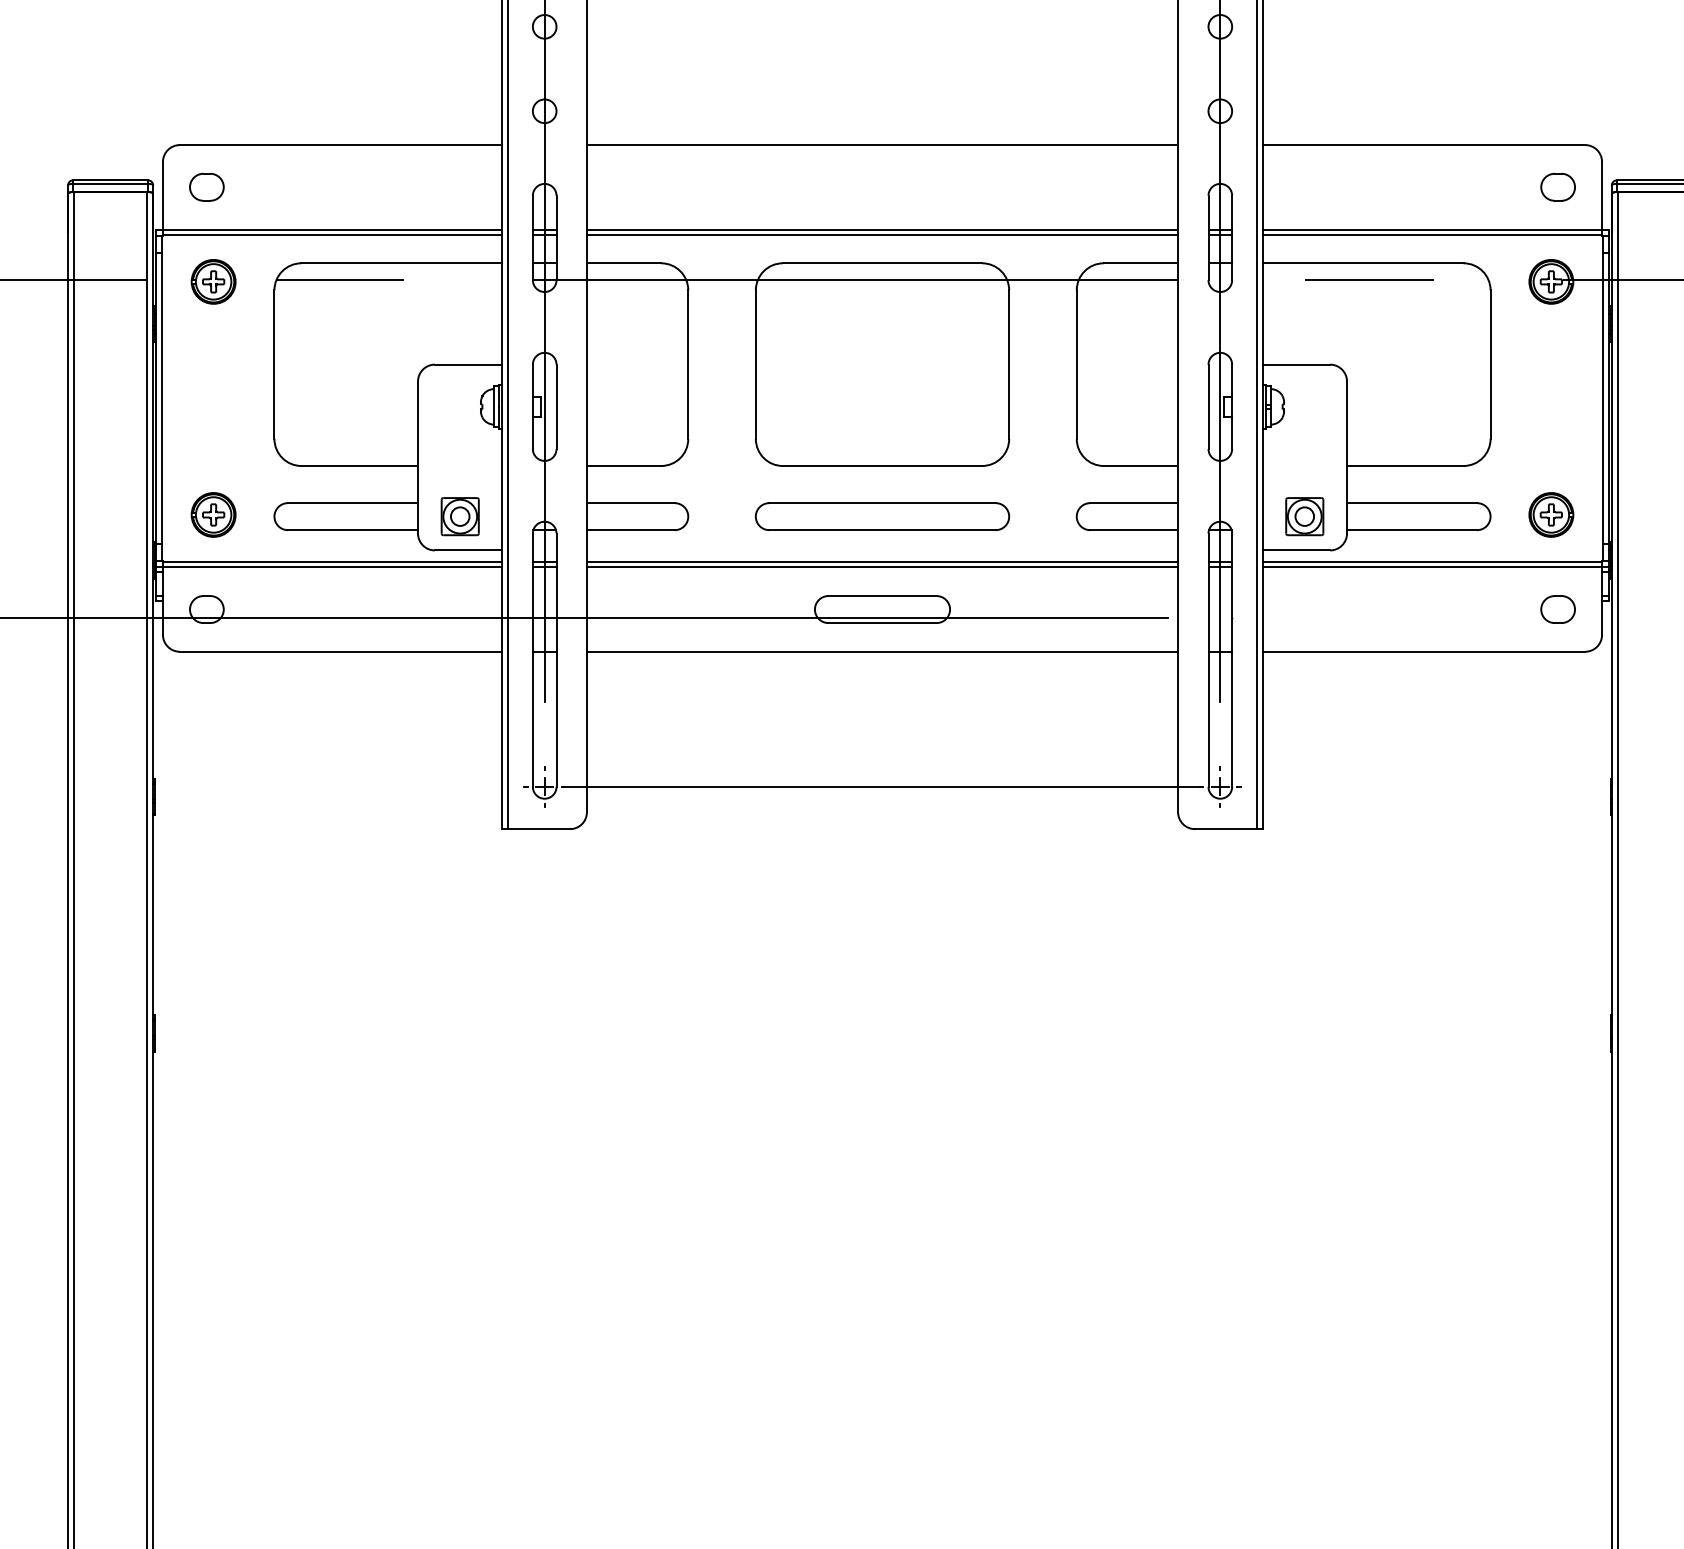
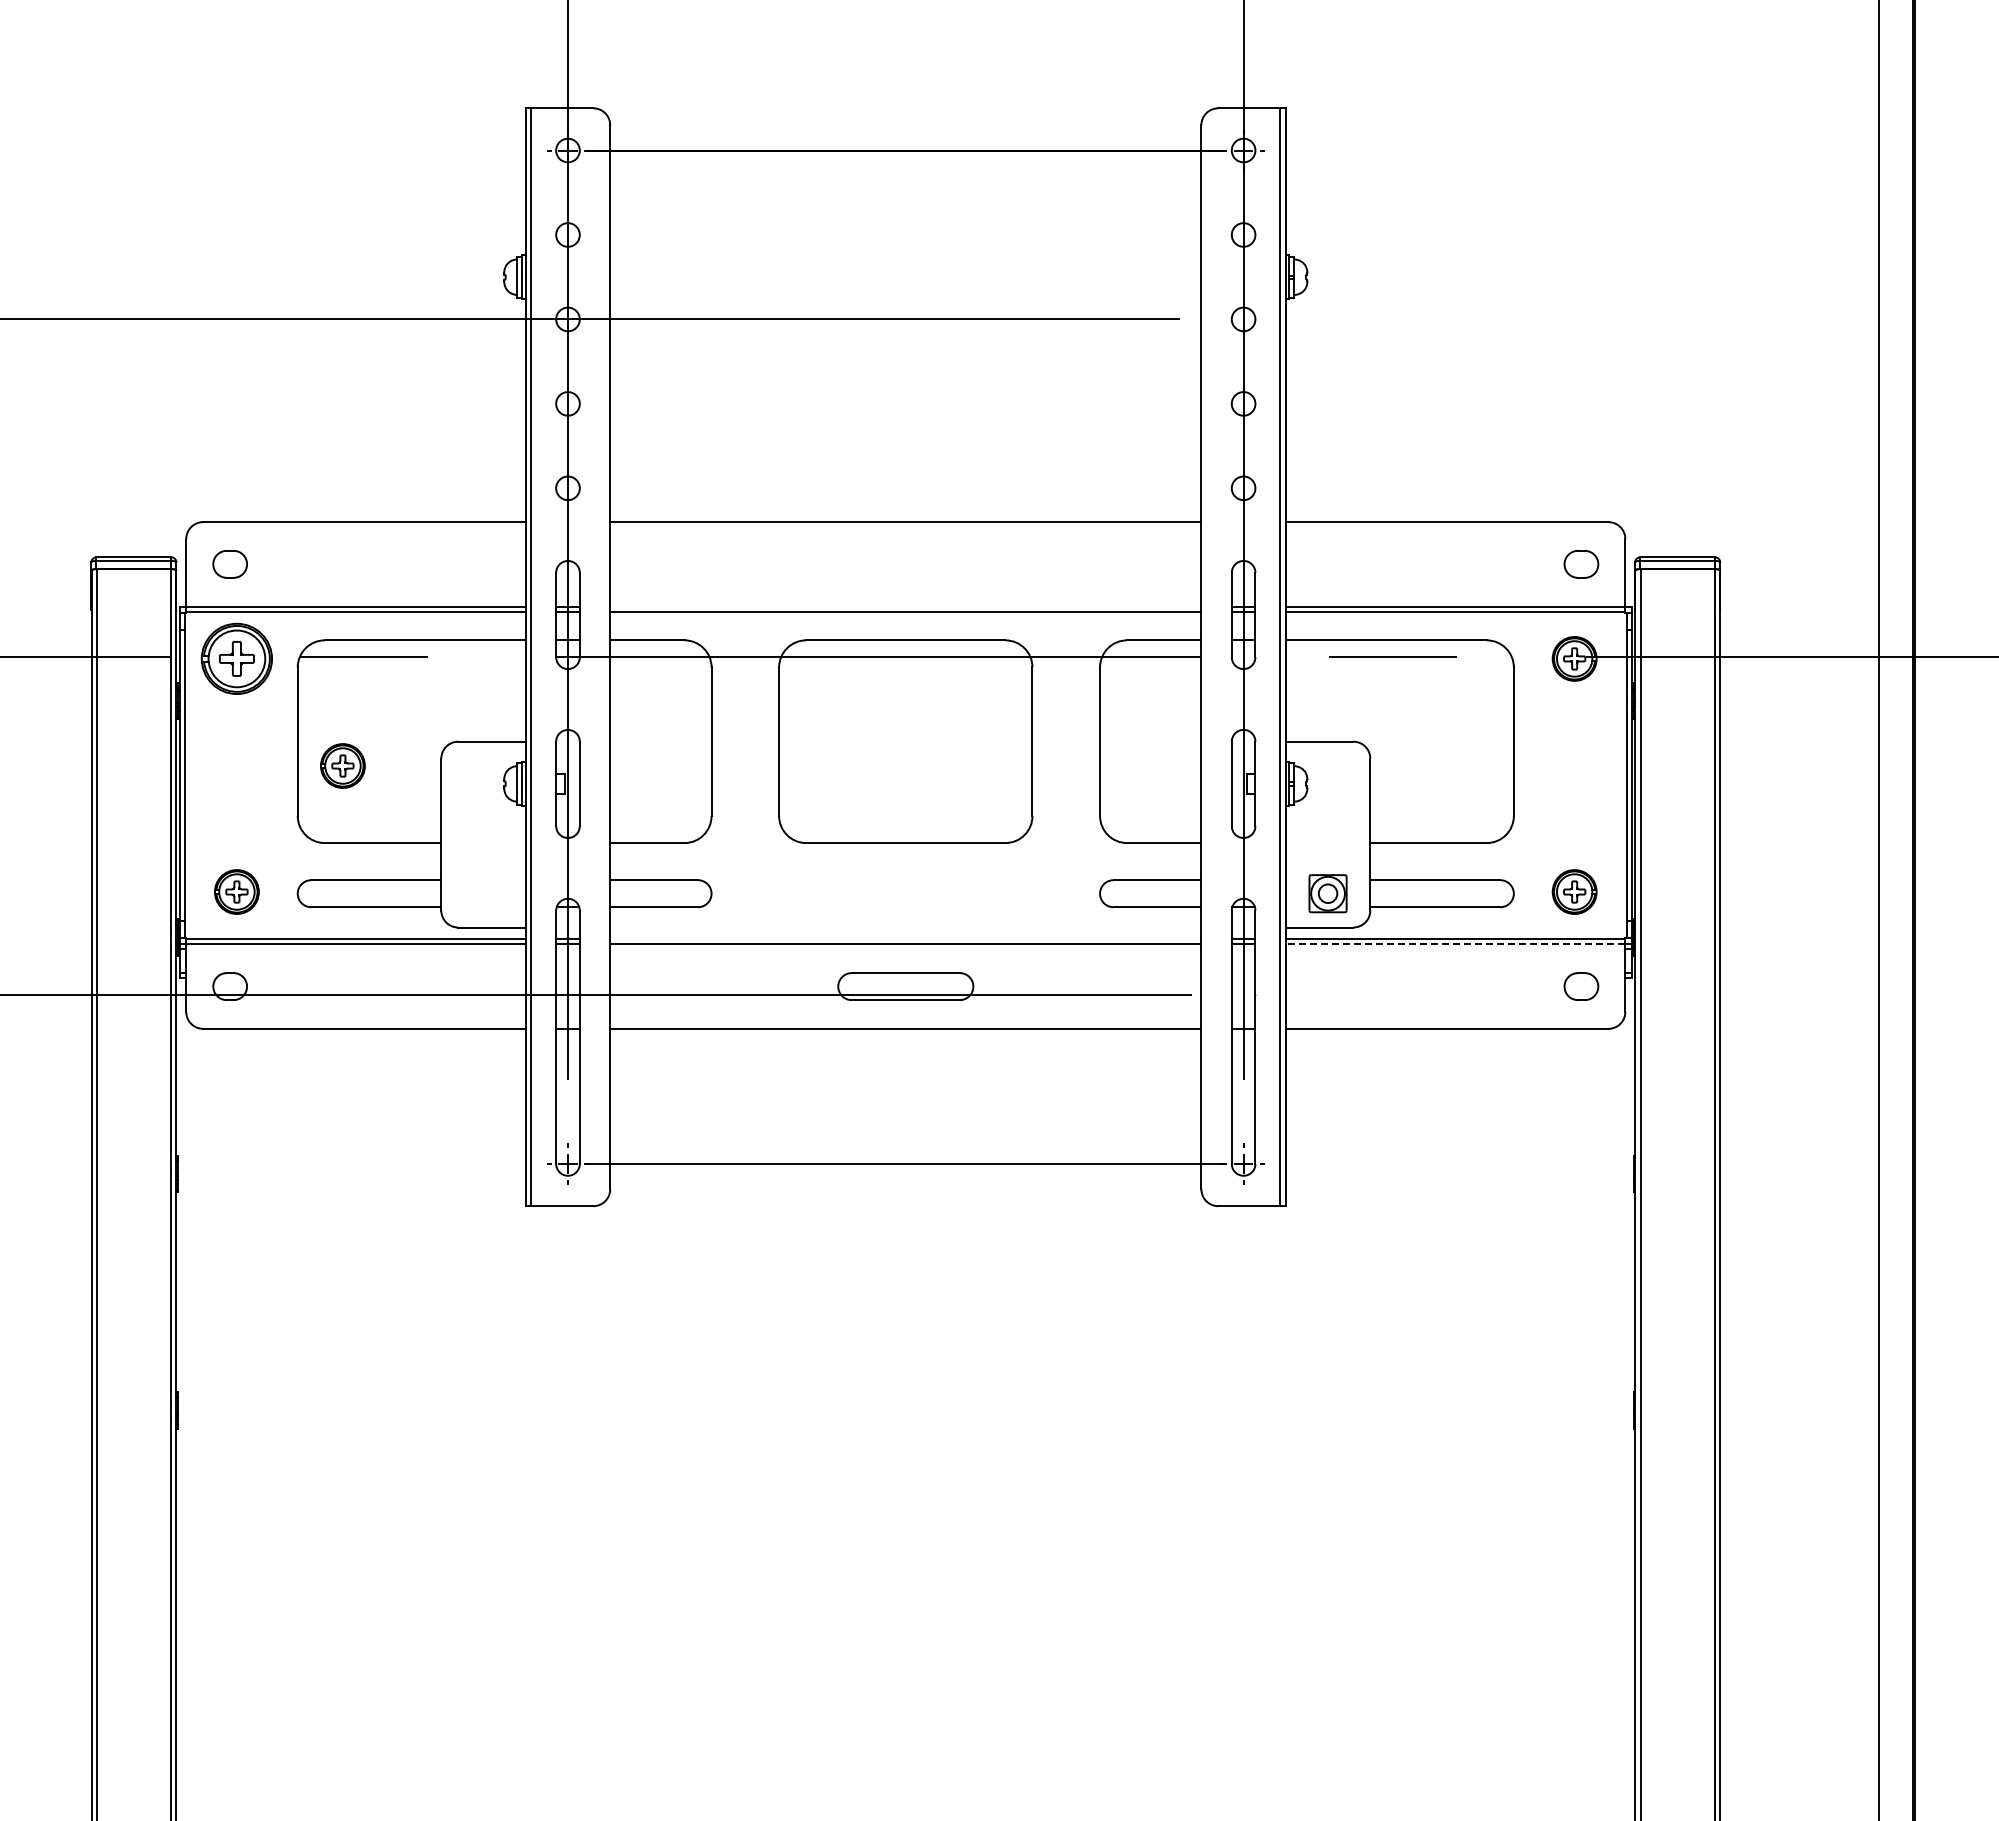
line: (882, 229) -> (905, 606), removed
part: (213, 281) -> (236, 658), size x1.6
part: (319, 388) -> (342, 765), added
part: (460, 516) -> (483, 893), removed
part: (882, 516) -> (905, 893), removed
line: (882, 561) -> (905, 938), removed
line: (1432, 567) -> (1455, 944), solid -> dashed

